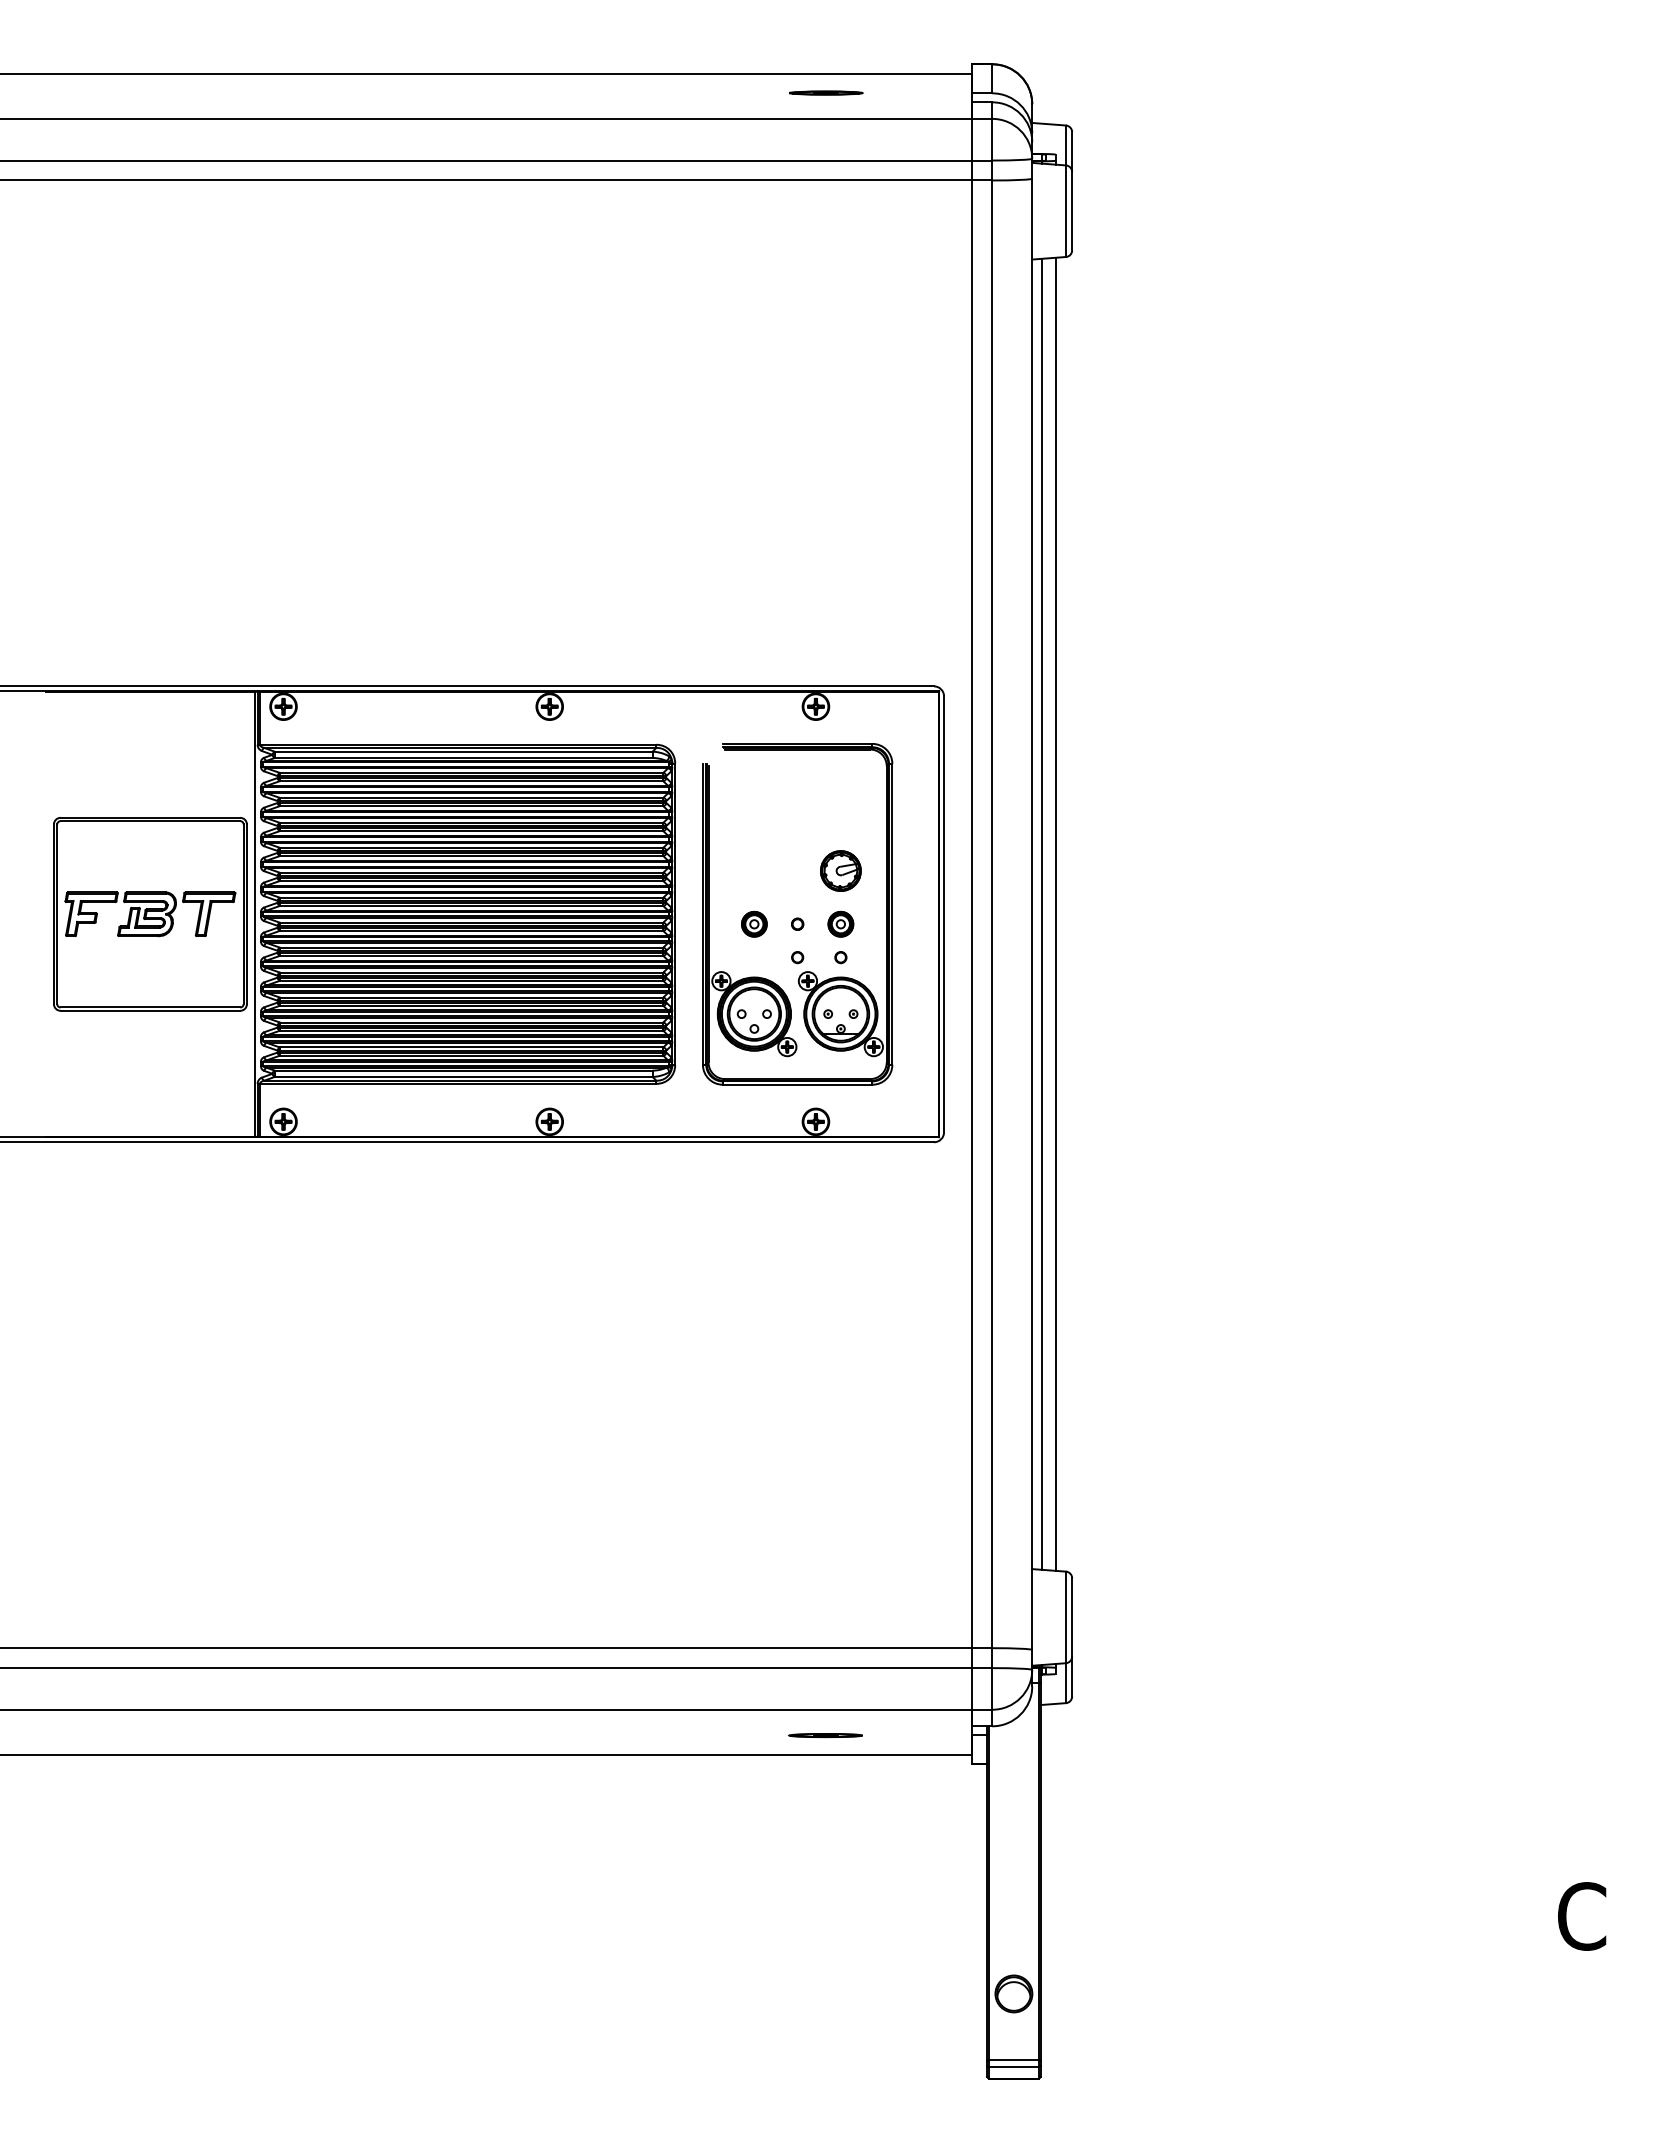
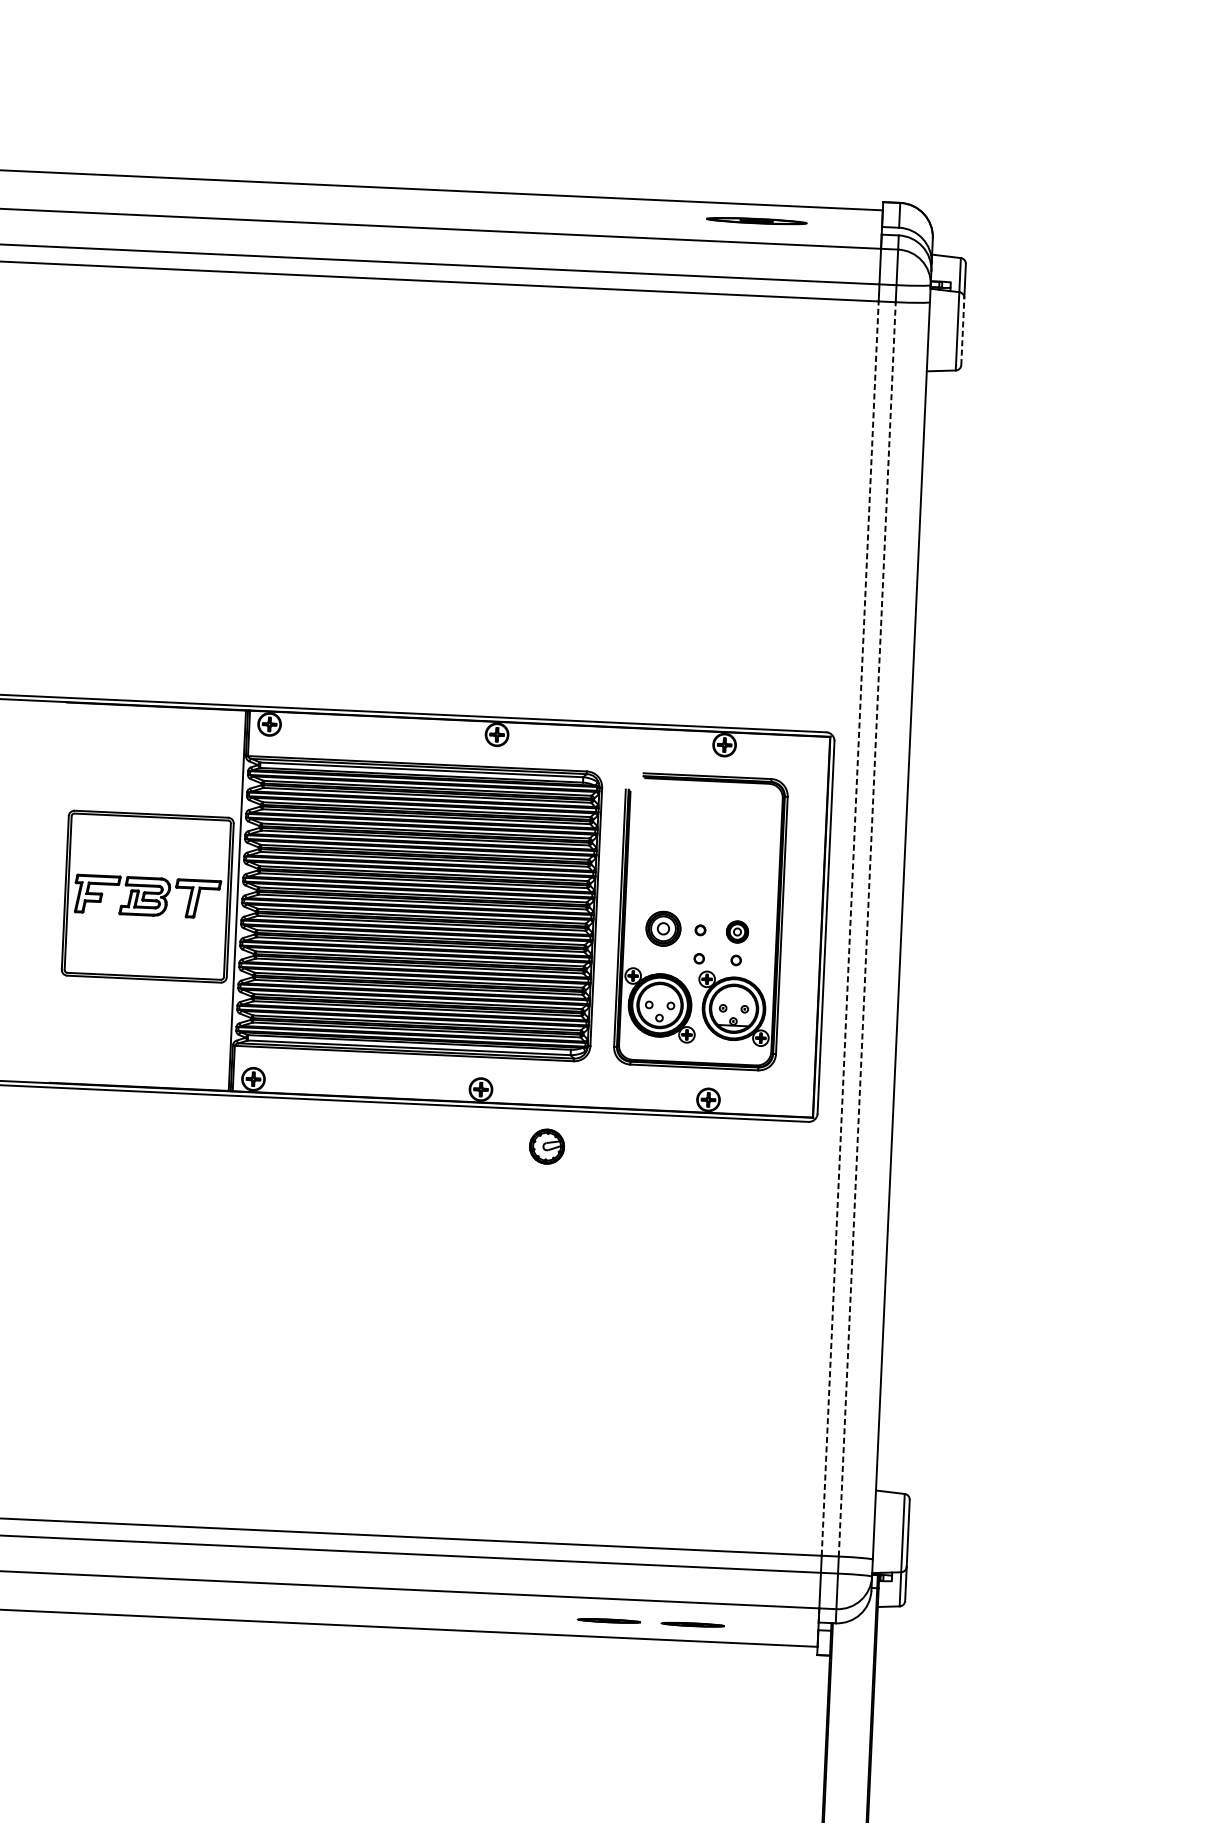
part: (826, 92) -> (757, 220), size x1.6
line: (1072, 210) -> (963, 330), solid -> dashed
part: (840, 870) -> (546, 1146), moved
line: (1042, 913) -> (910, 930), removed
line: (1055, 913) -> (921, 931), removed
line: (972, 914) -> (850, 928), solid -> dashed
line: (992, 914) -> (867, 929), solid -> dashed
part: (754, 923) -> (663, 927), size x1.6
part: (726, 1735) -> (608, 1620), added

